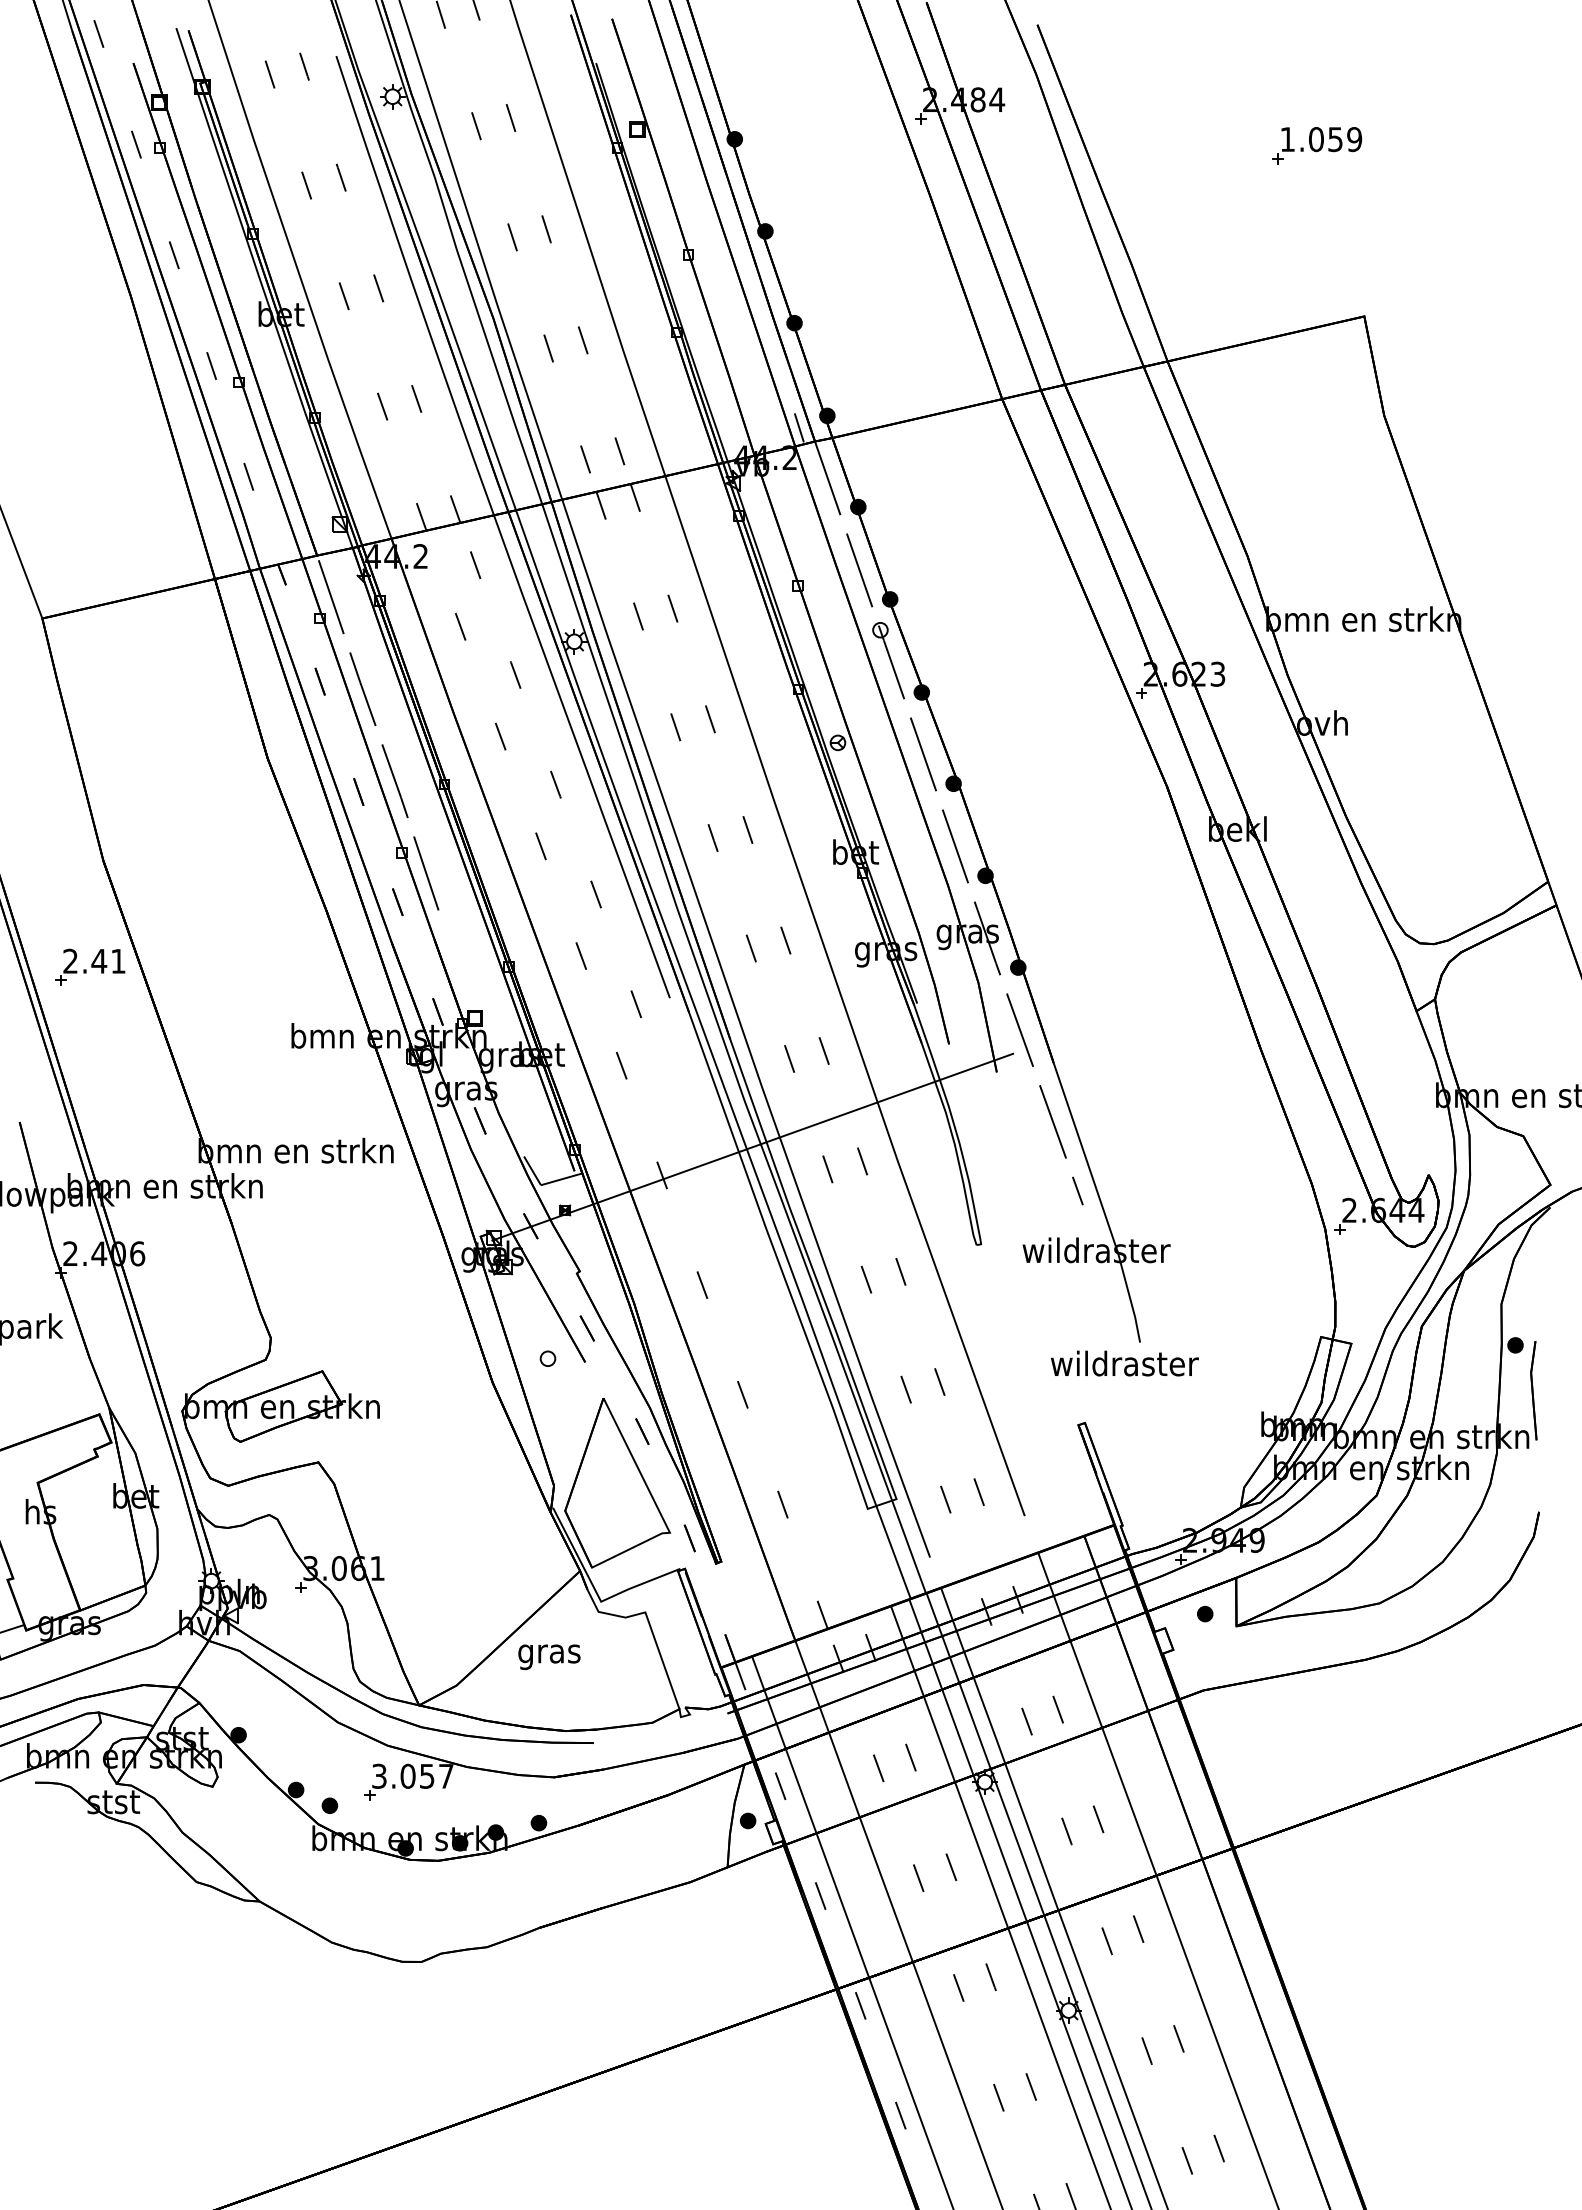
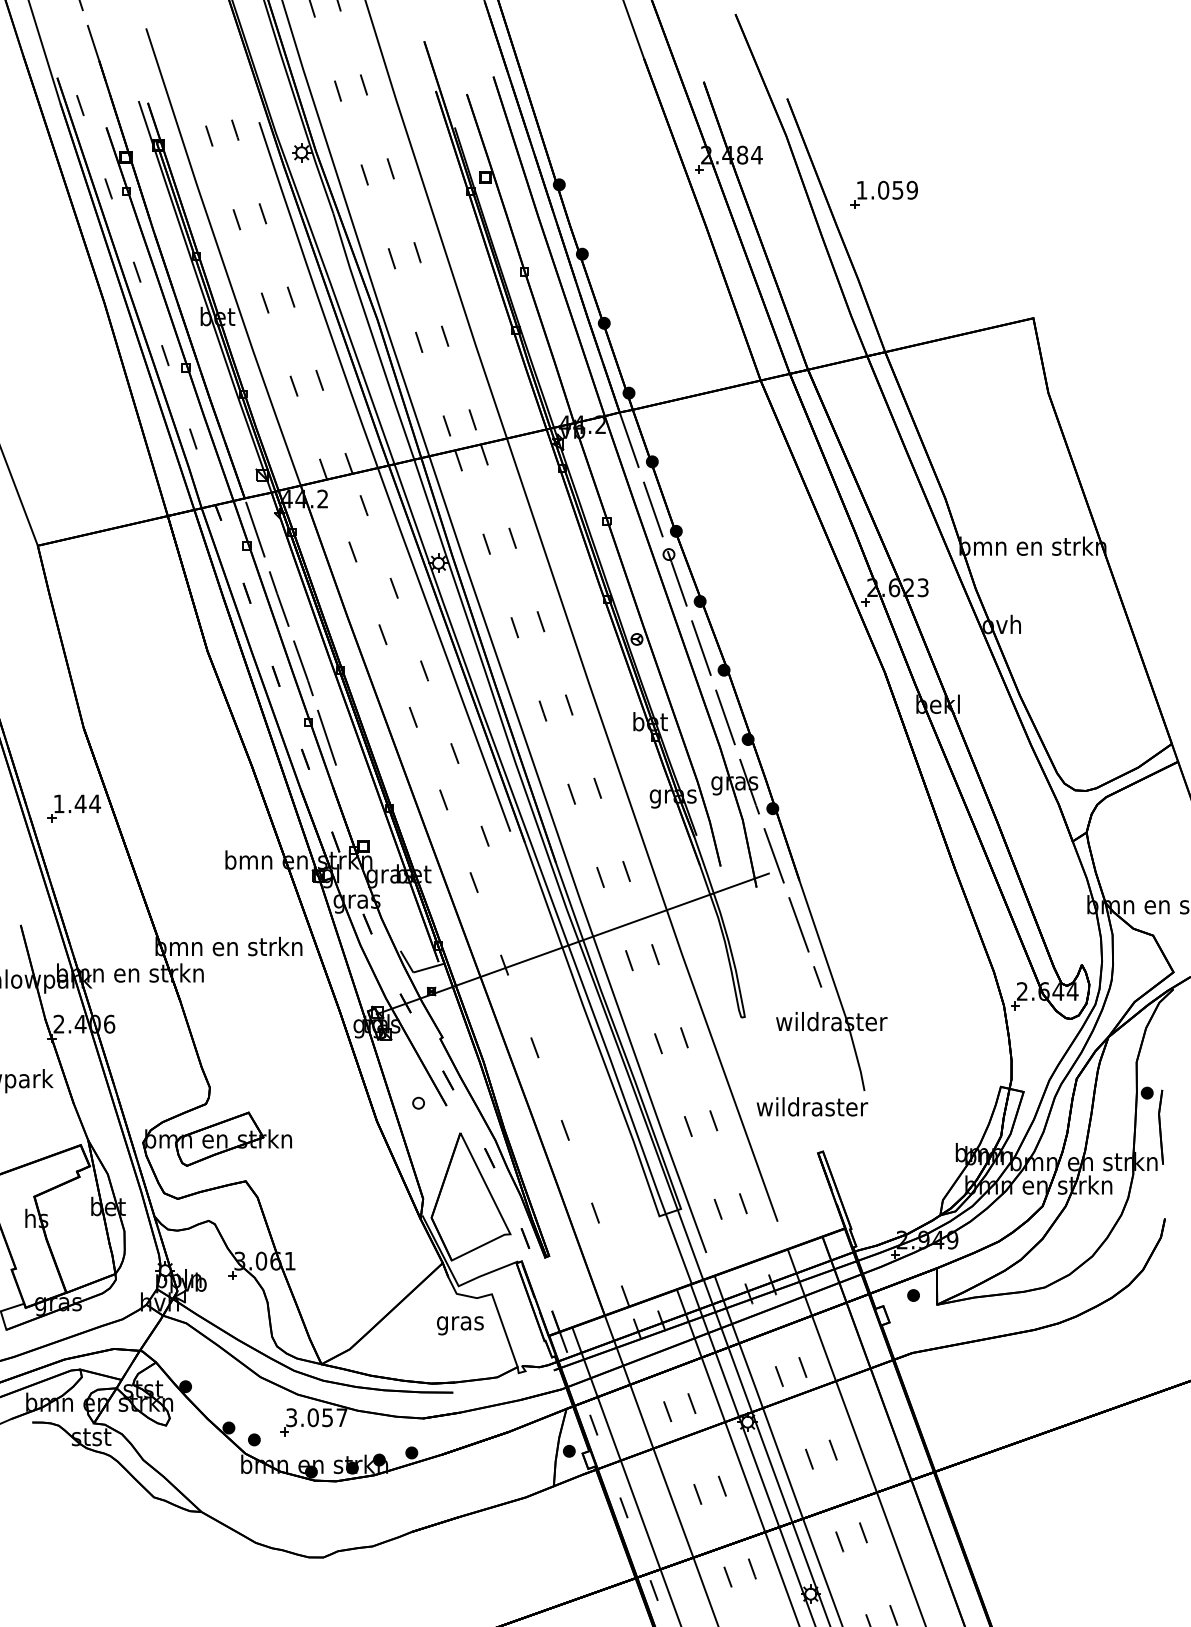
part: (1317, 145) -> (884, 194), moved
line: (798, 427) -> (607, 401), removed
text: (94, 960) -> (77, 803), 2.41 -> 1.44
text: (1124, 1363) -> (812, 1106), moved
text: (549, 1657) -> (460, 1325), moved

